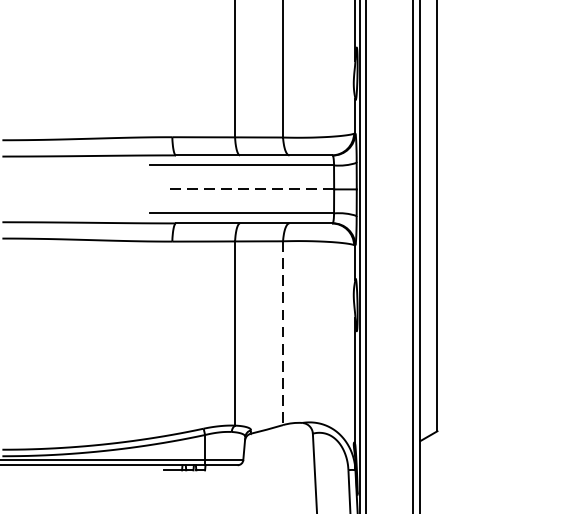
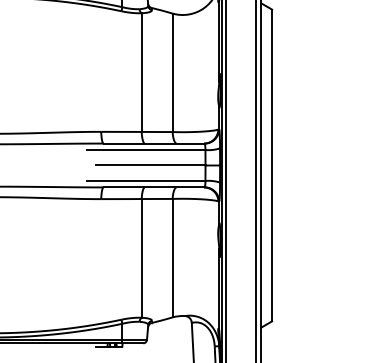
line: (248, 189) -> (150, 165), dashed -> solid
line: (282, 333) -> (172, 258), dashed -> solid

